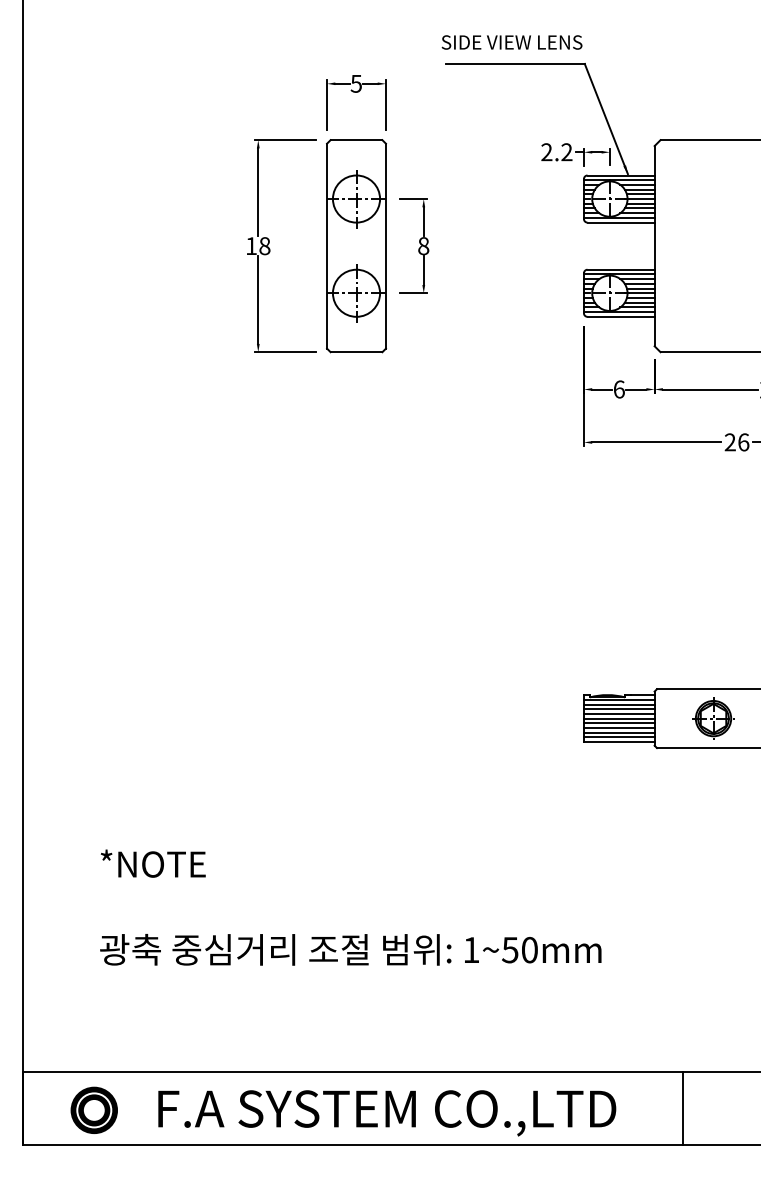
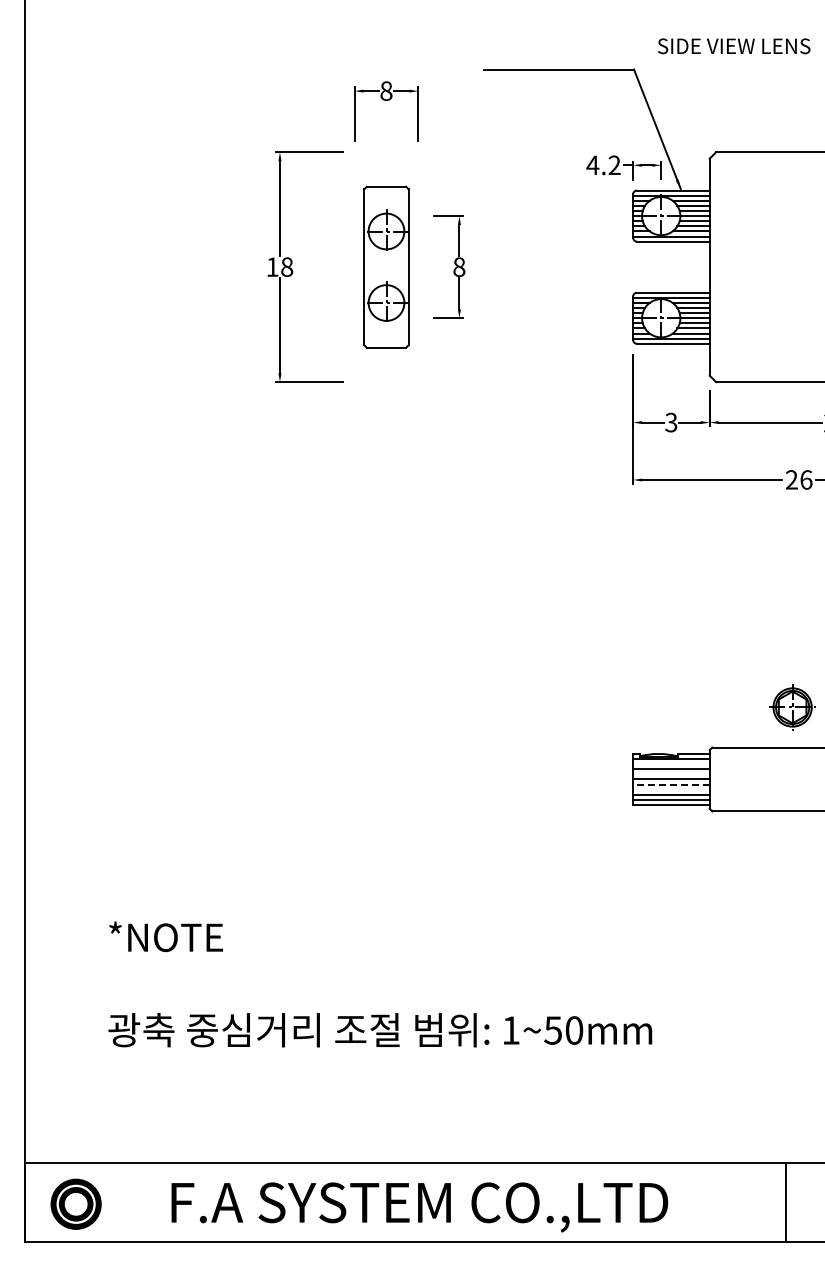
text: (512, 42) -> (734, 46), moved
text: (356, 83) -> (386, 90), 5 -> 8
text: (546, 151) -> (592, 164), 2.2 -> 4.2
part: (356, 246) -> (386, 267), size x0.7
text: (619, 389) -> (671, 422), 6 -> 3
line: (619, 704) -> (671, 764), removed
line: (619, 714) -> (671, 774), removed
part: (713, 718) -> (792, 707), moved
line: (618, 723) -> (670, 784), solid -> dashed
line: (619, 727) -> (671, 789), removed
line: (682, 1107) -> (785, 1201), moved
part: (93, 1109) -> (75, 1203), moved

